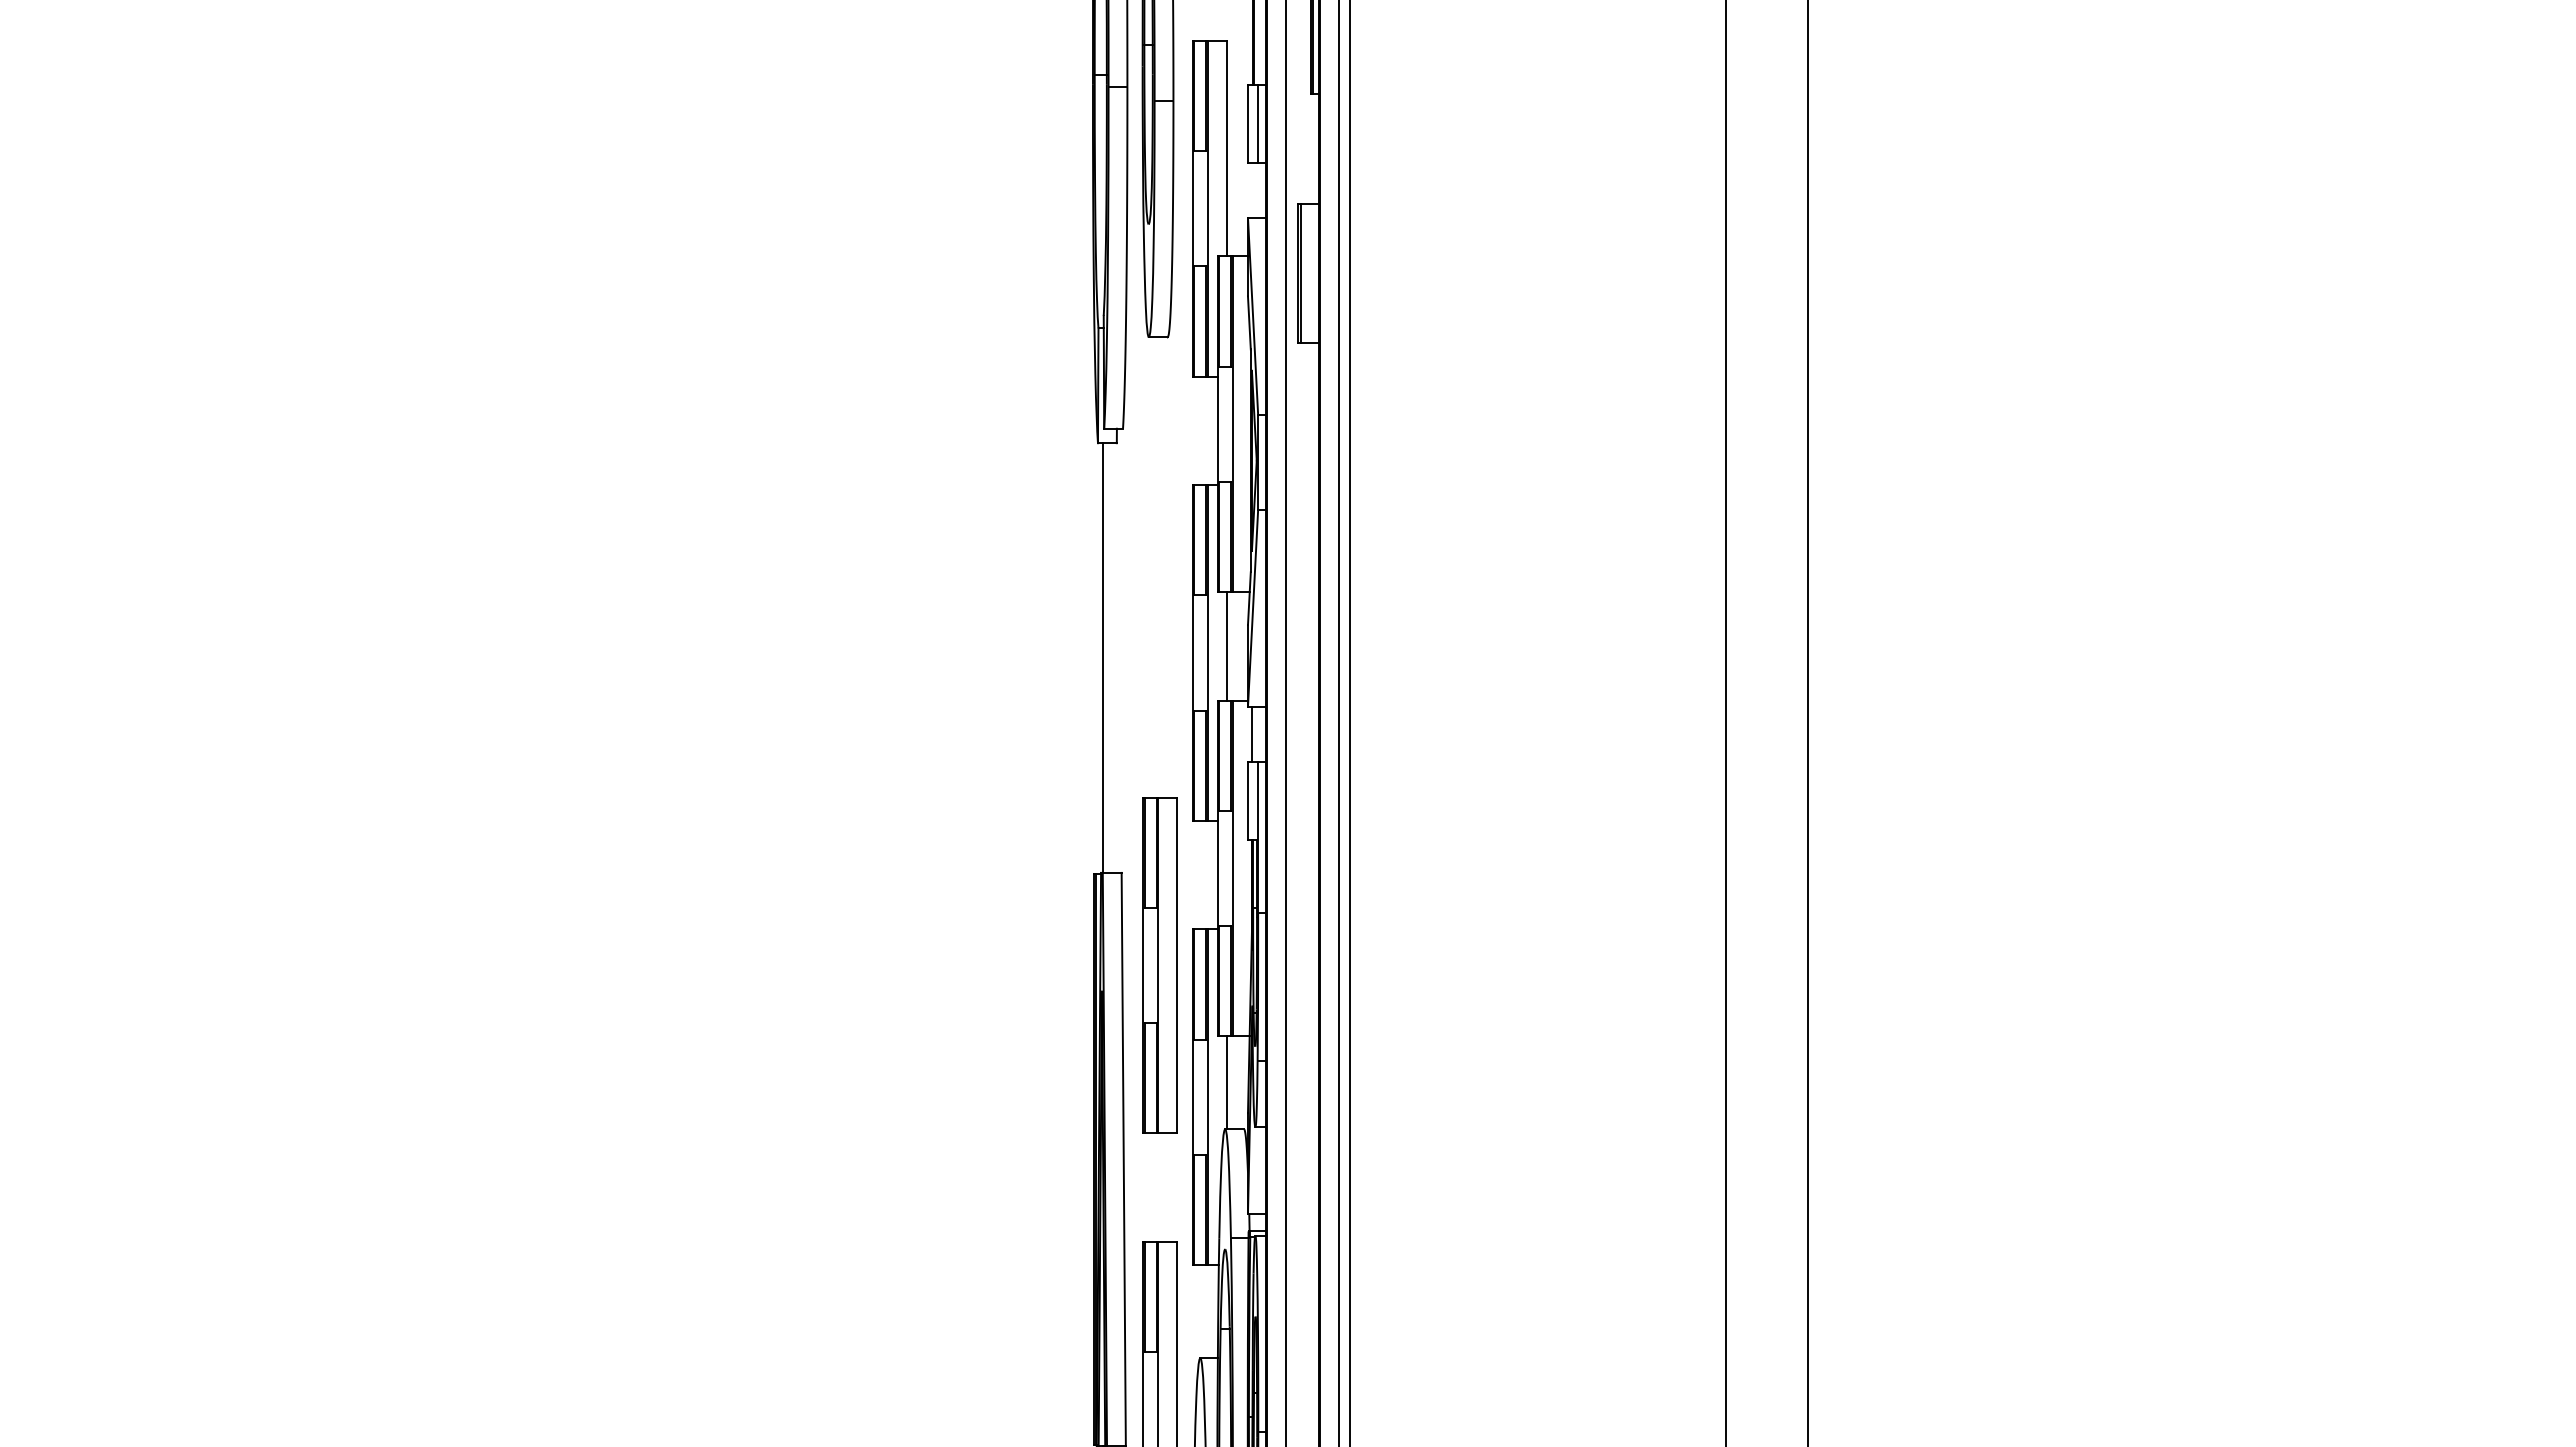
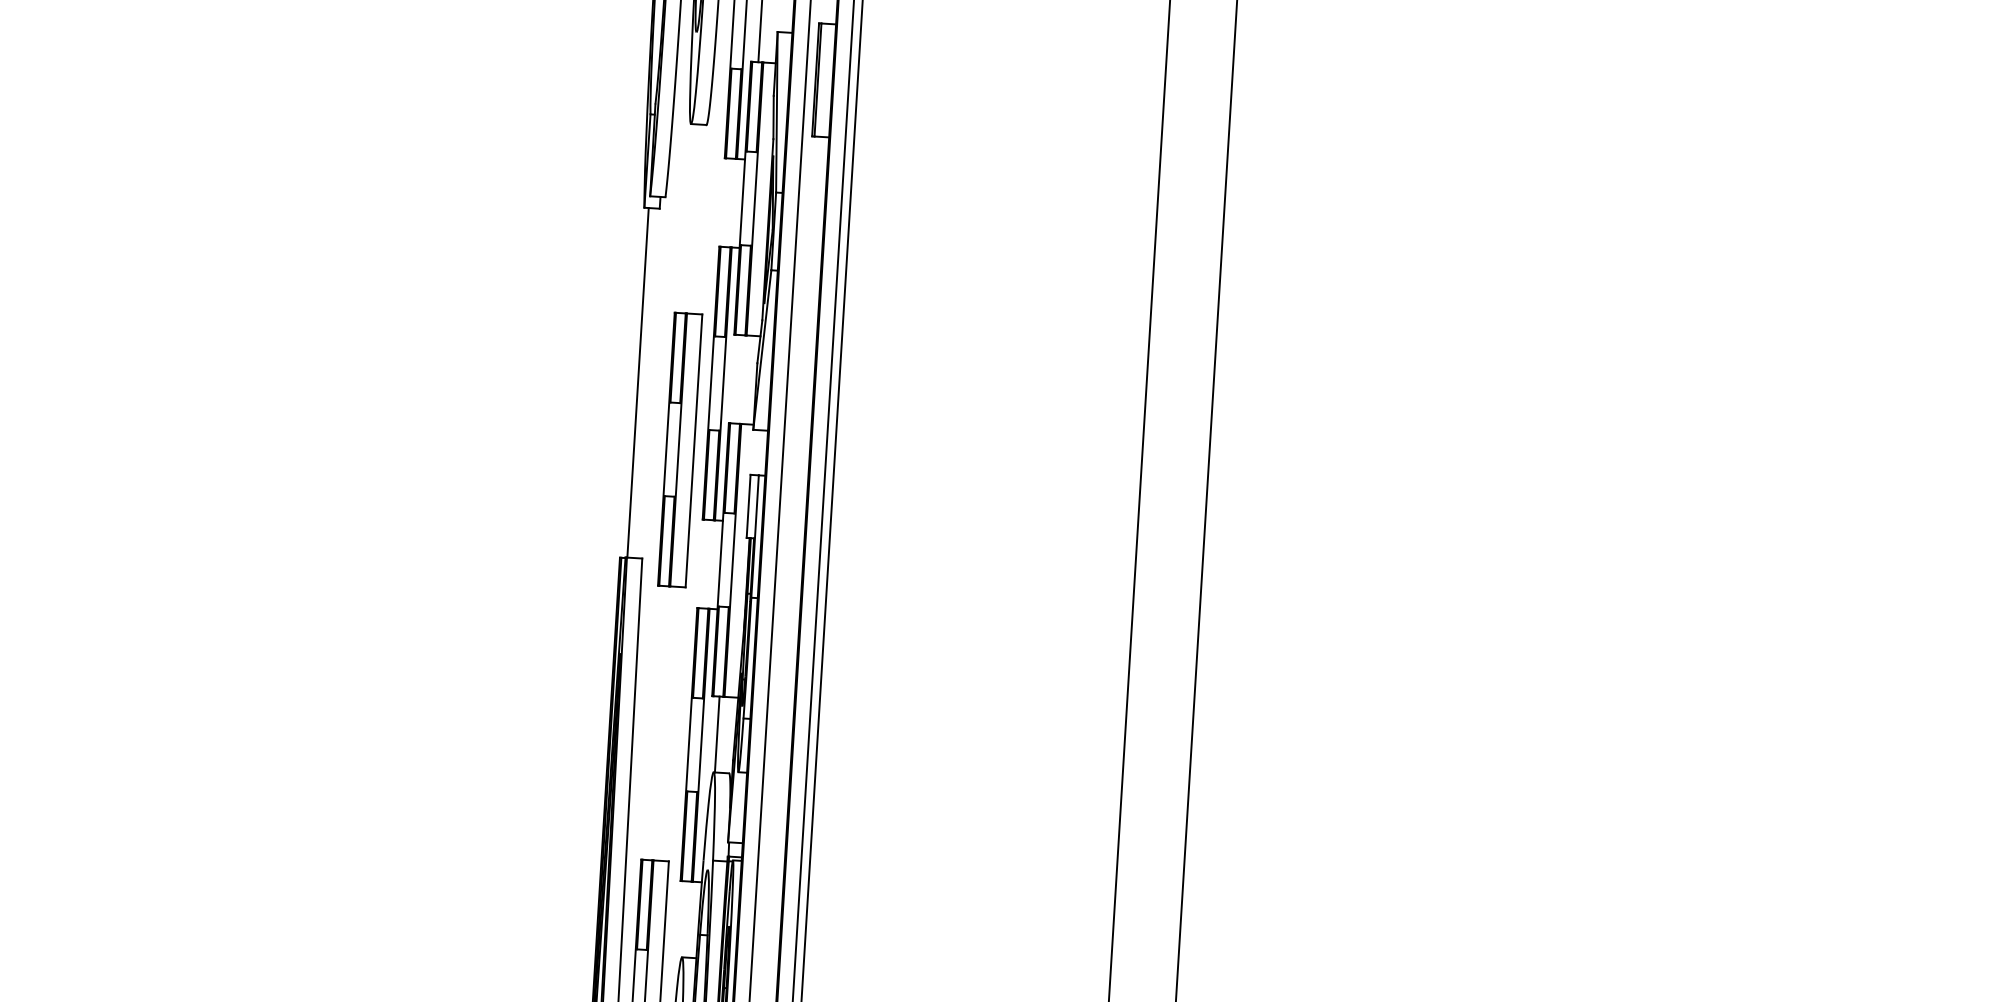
line: (1226, 645) -> (738, 378), removed
line: (1251, 734) -> (754, 452), removed
part: (1159, 965) -> (679, 450), moved

